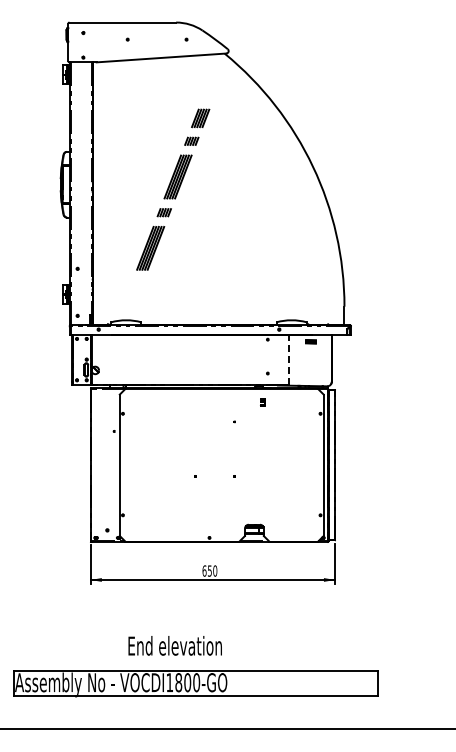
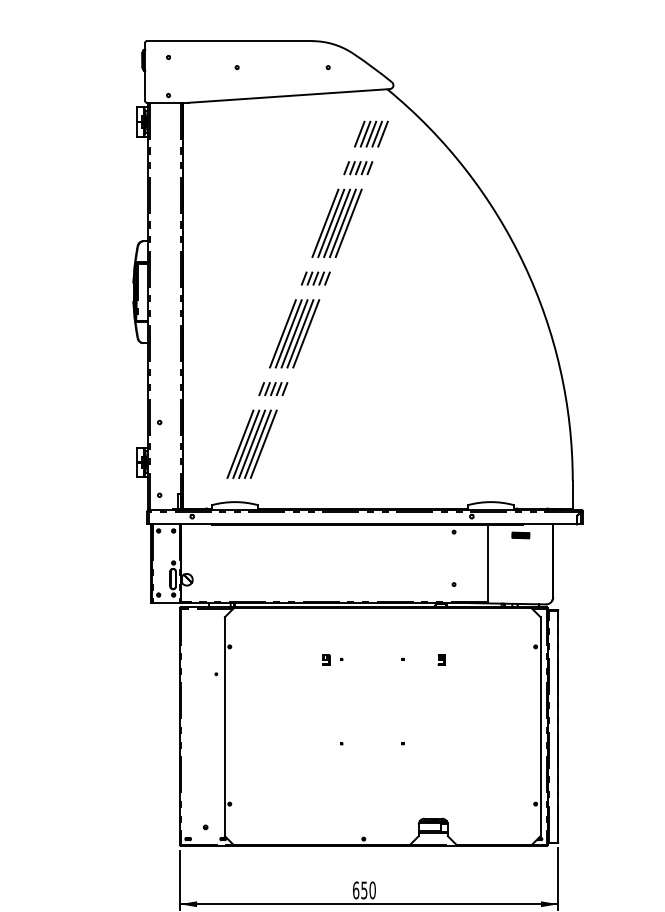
part: (172, 189) -> (306, 299), size x1.43
line: (289, 359) -> (487, 562), dashed -> solid
part: (262, 402) -> (441, 660), moved
part: (189, 422) -> (332, 660), added

